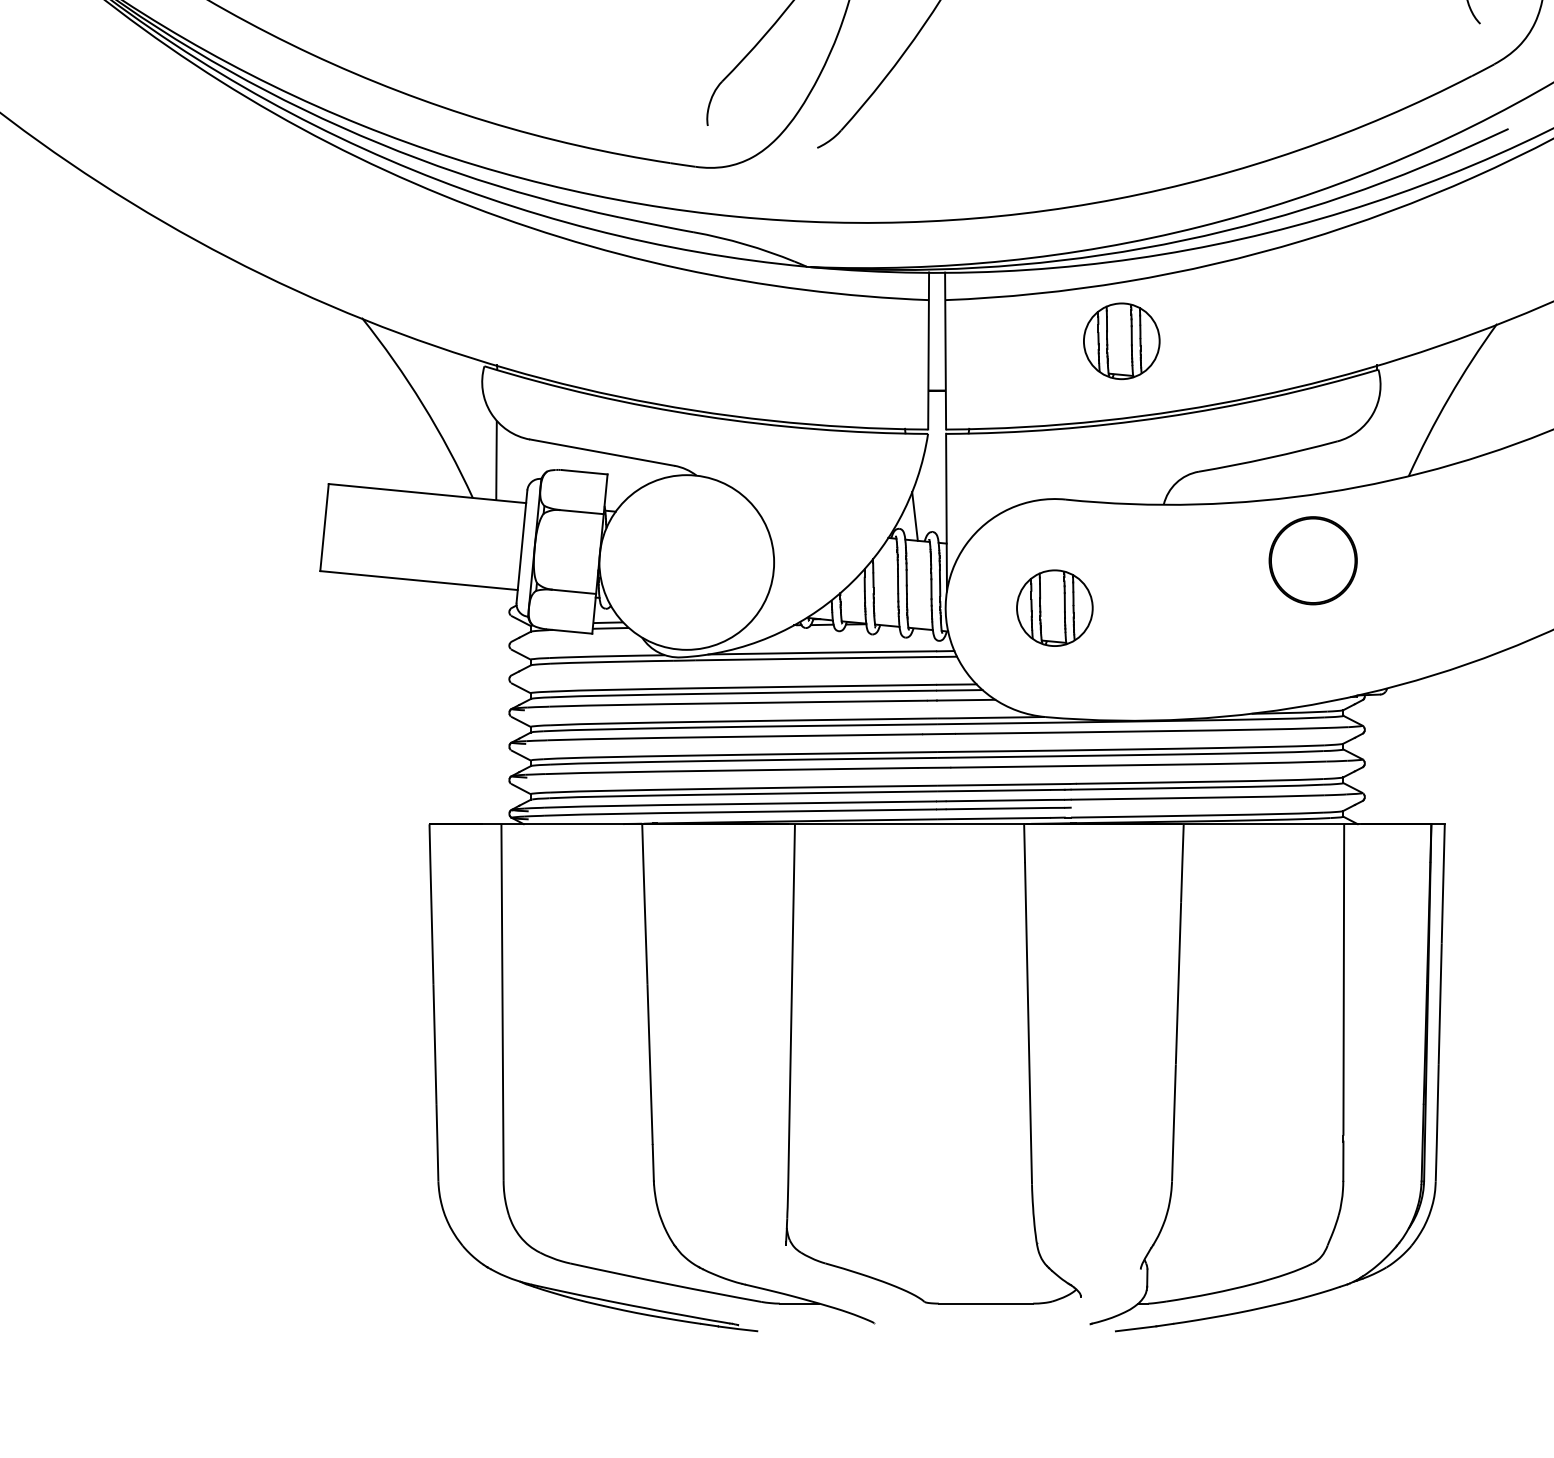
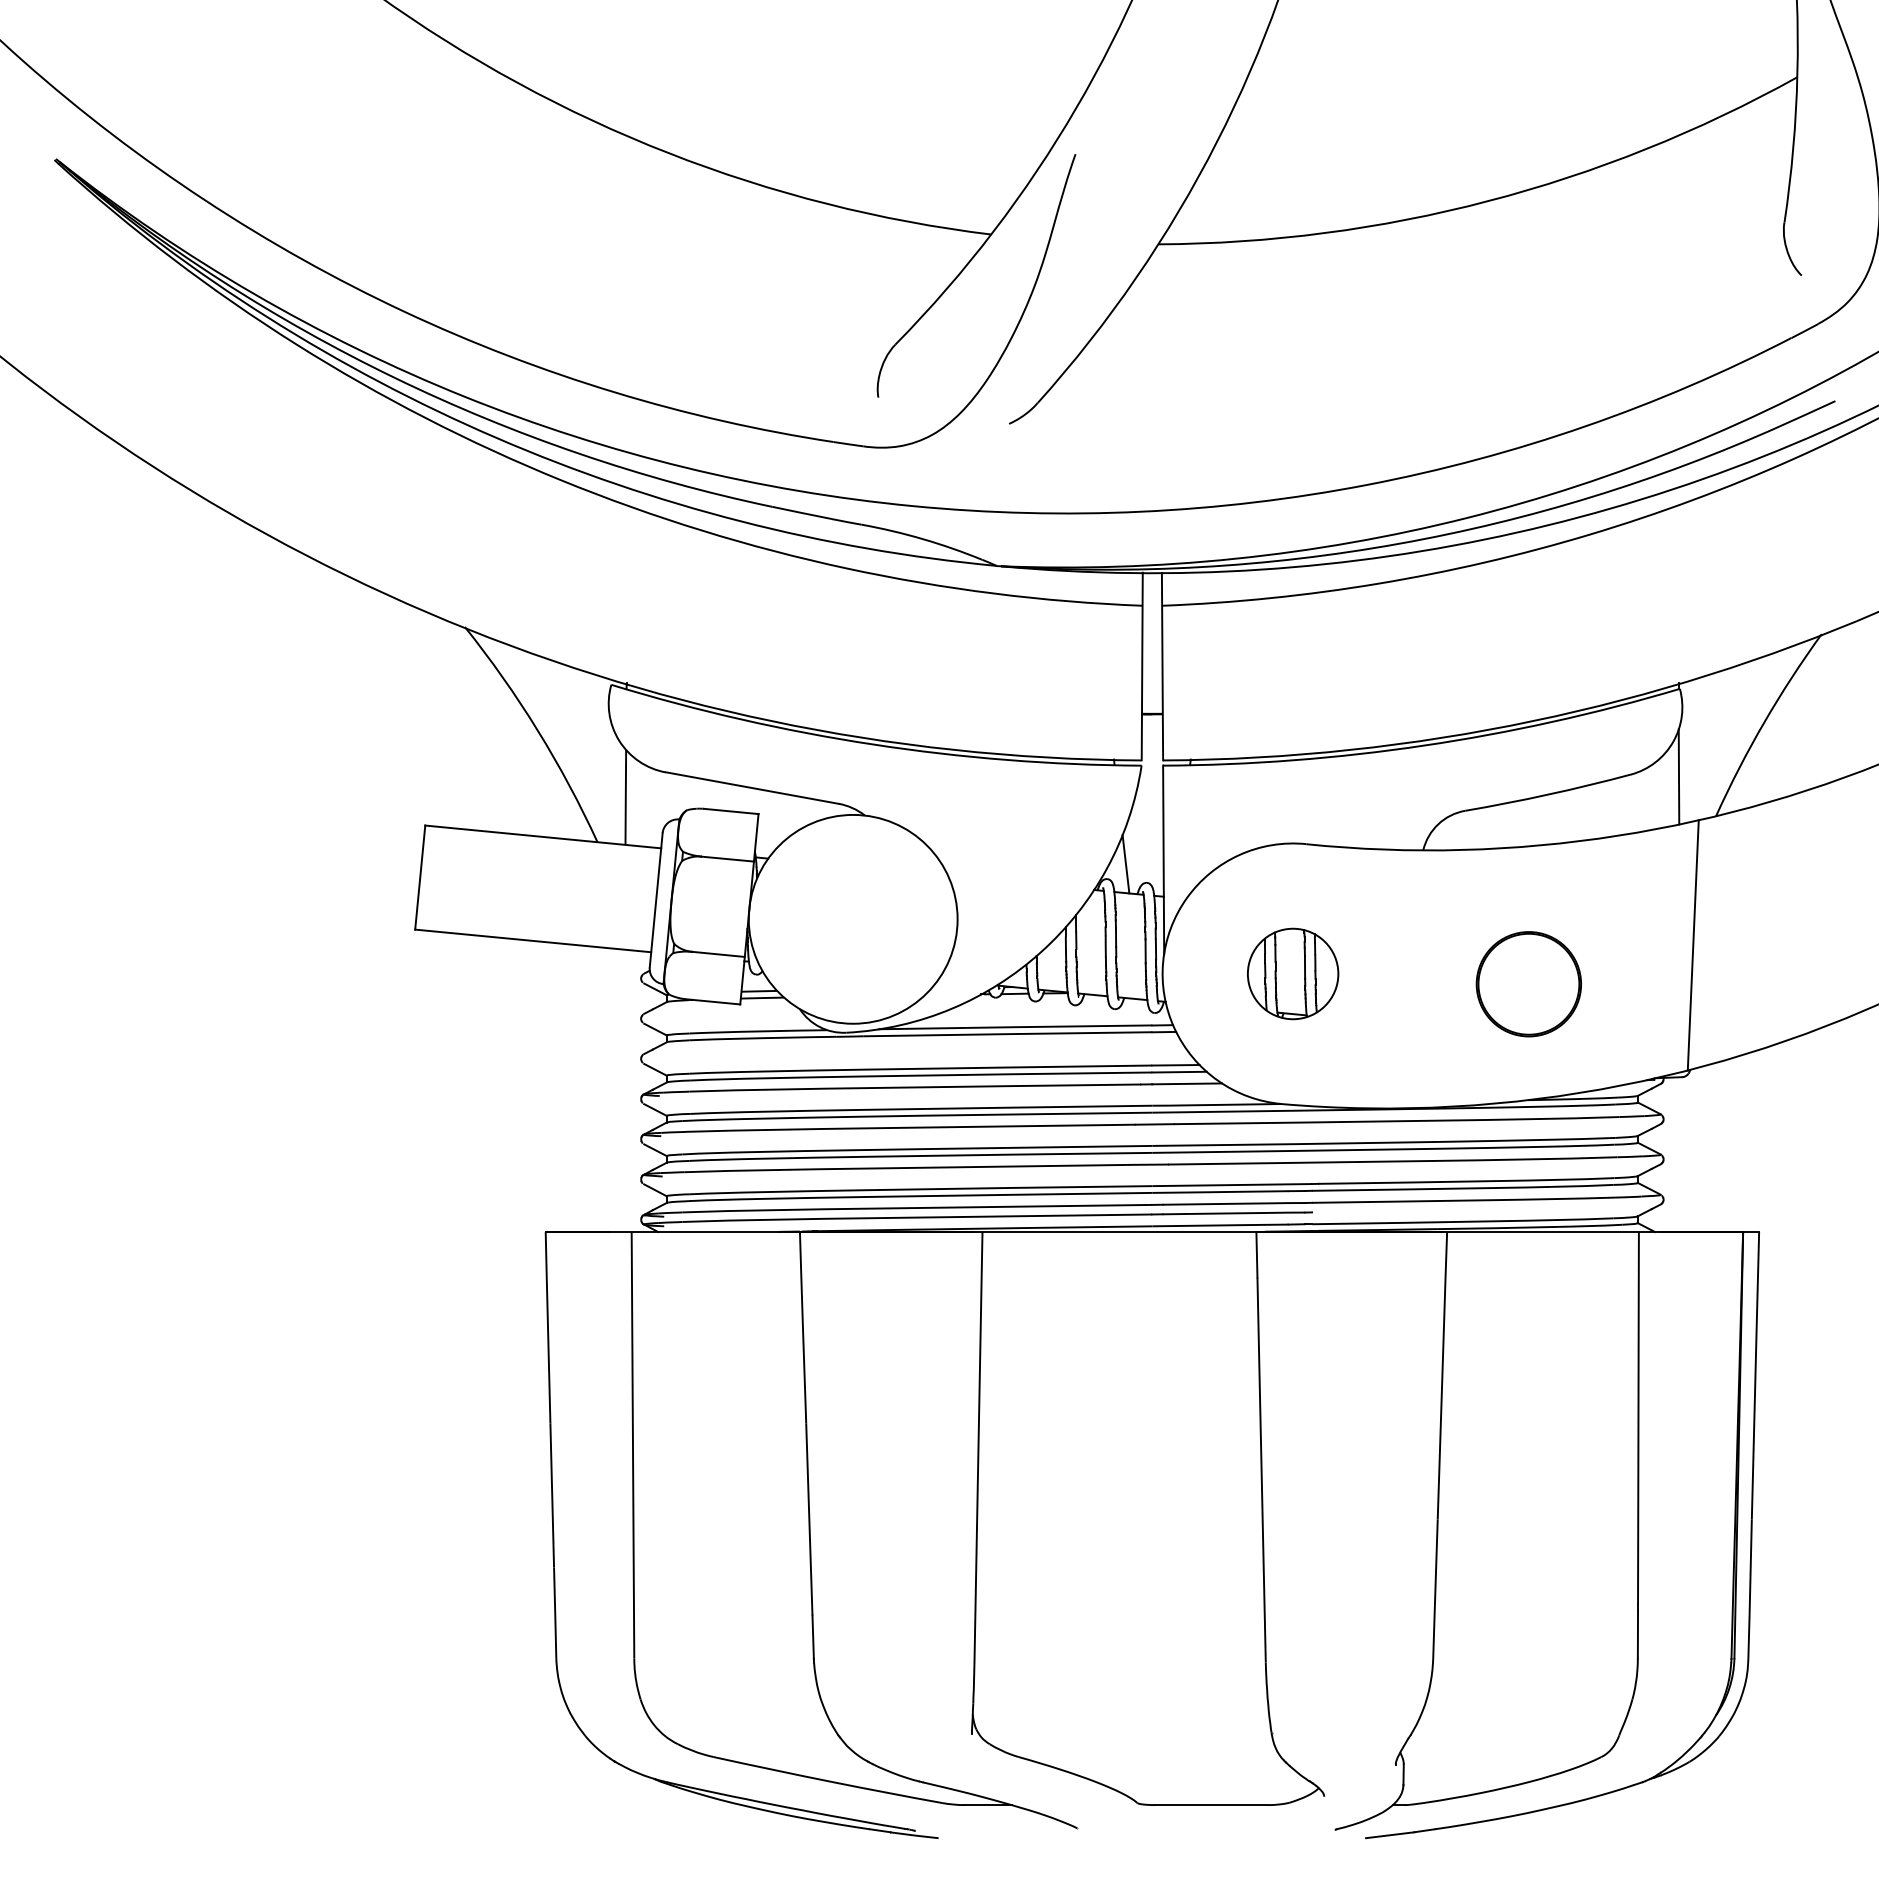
part: (1122, 340) -> (1373, 654), removed
line: (1377, 442) -> (1678, 776), added
part: (1312, 560) -> (1528, 984), moved
line: (1389, 584) -> (1692, 945), added

